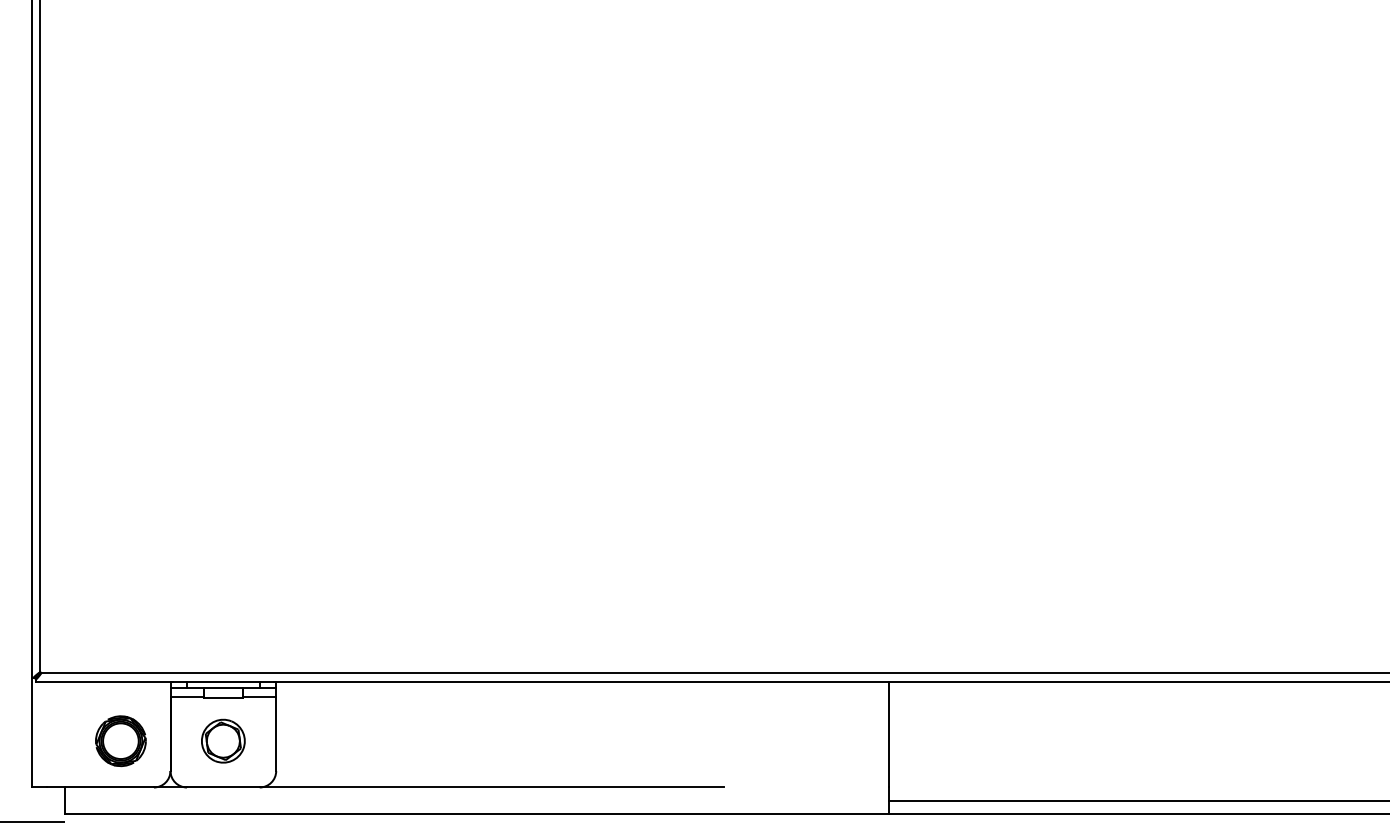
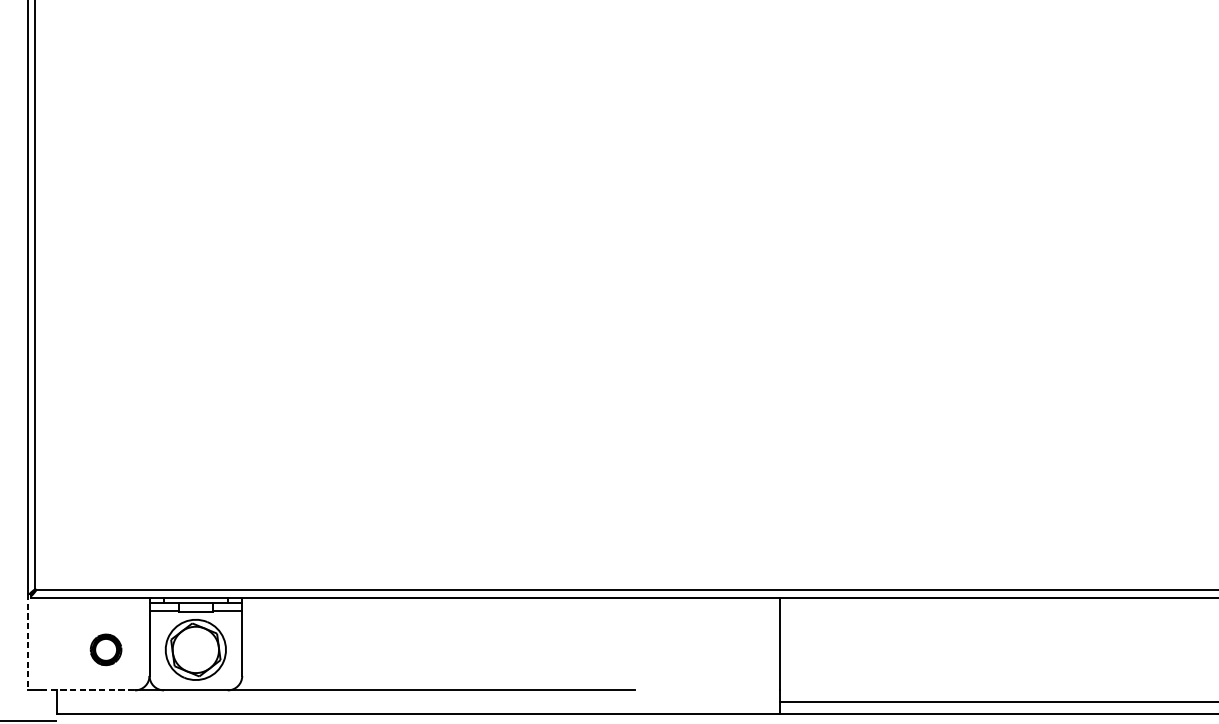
line: (31, 732) -> (27, 642), solid -> dashed
part: (223, 740) -> (196, 649), size x1.6
part: (120, 741) -> (105, 650), size x0.7
line: (100, 787) -> (88, 690), solid -> dashed

